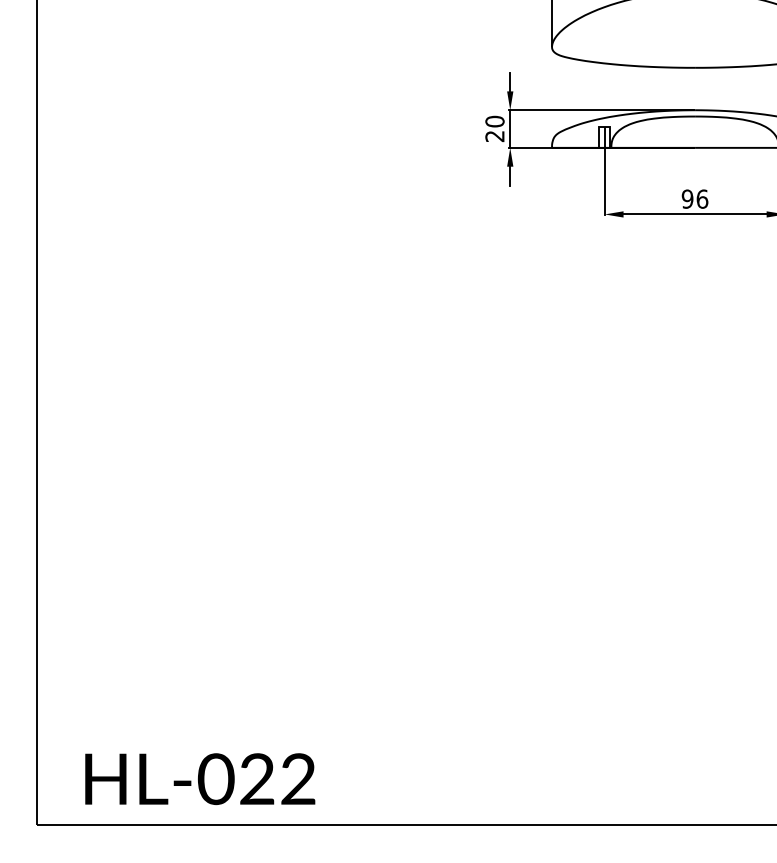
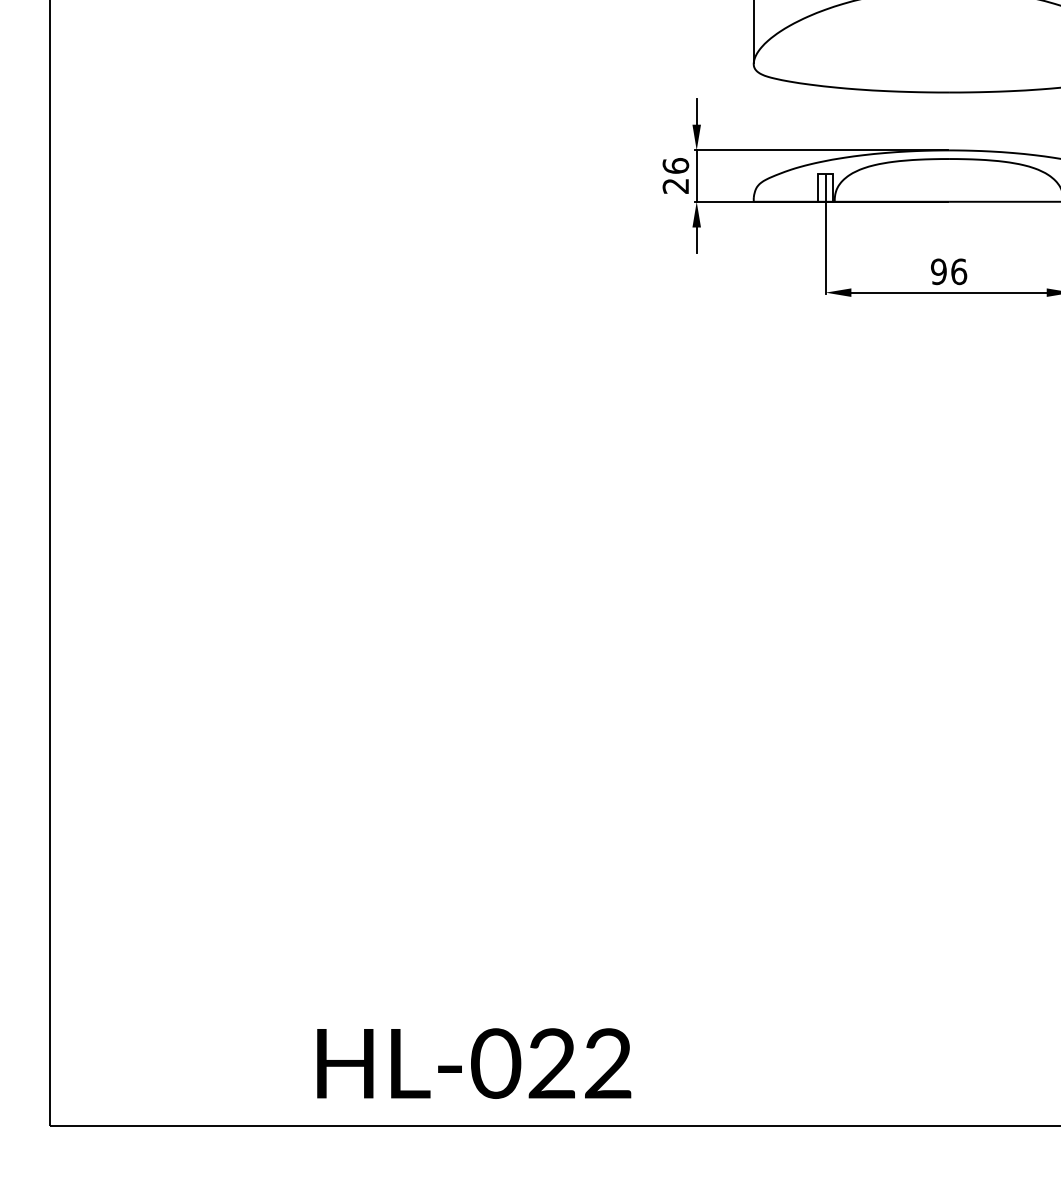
text: (494, 121) -> (675, 165), 20 -> 26
text: (200, 779) -> (474, 1064), moved

